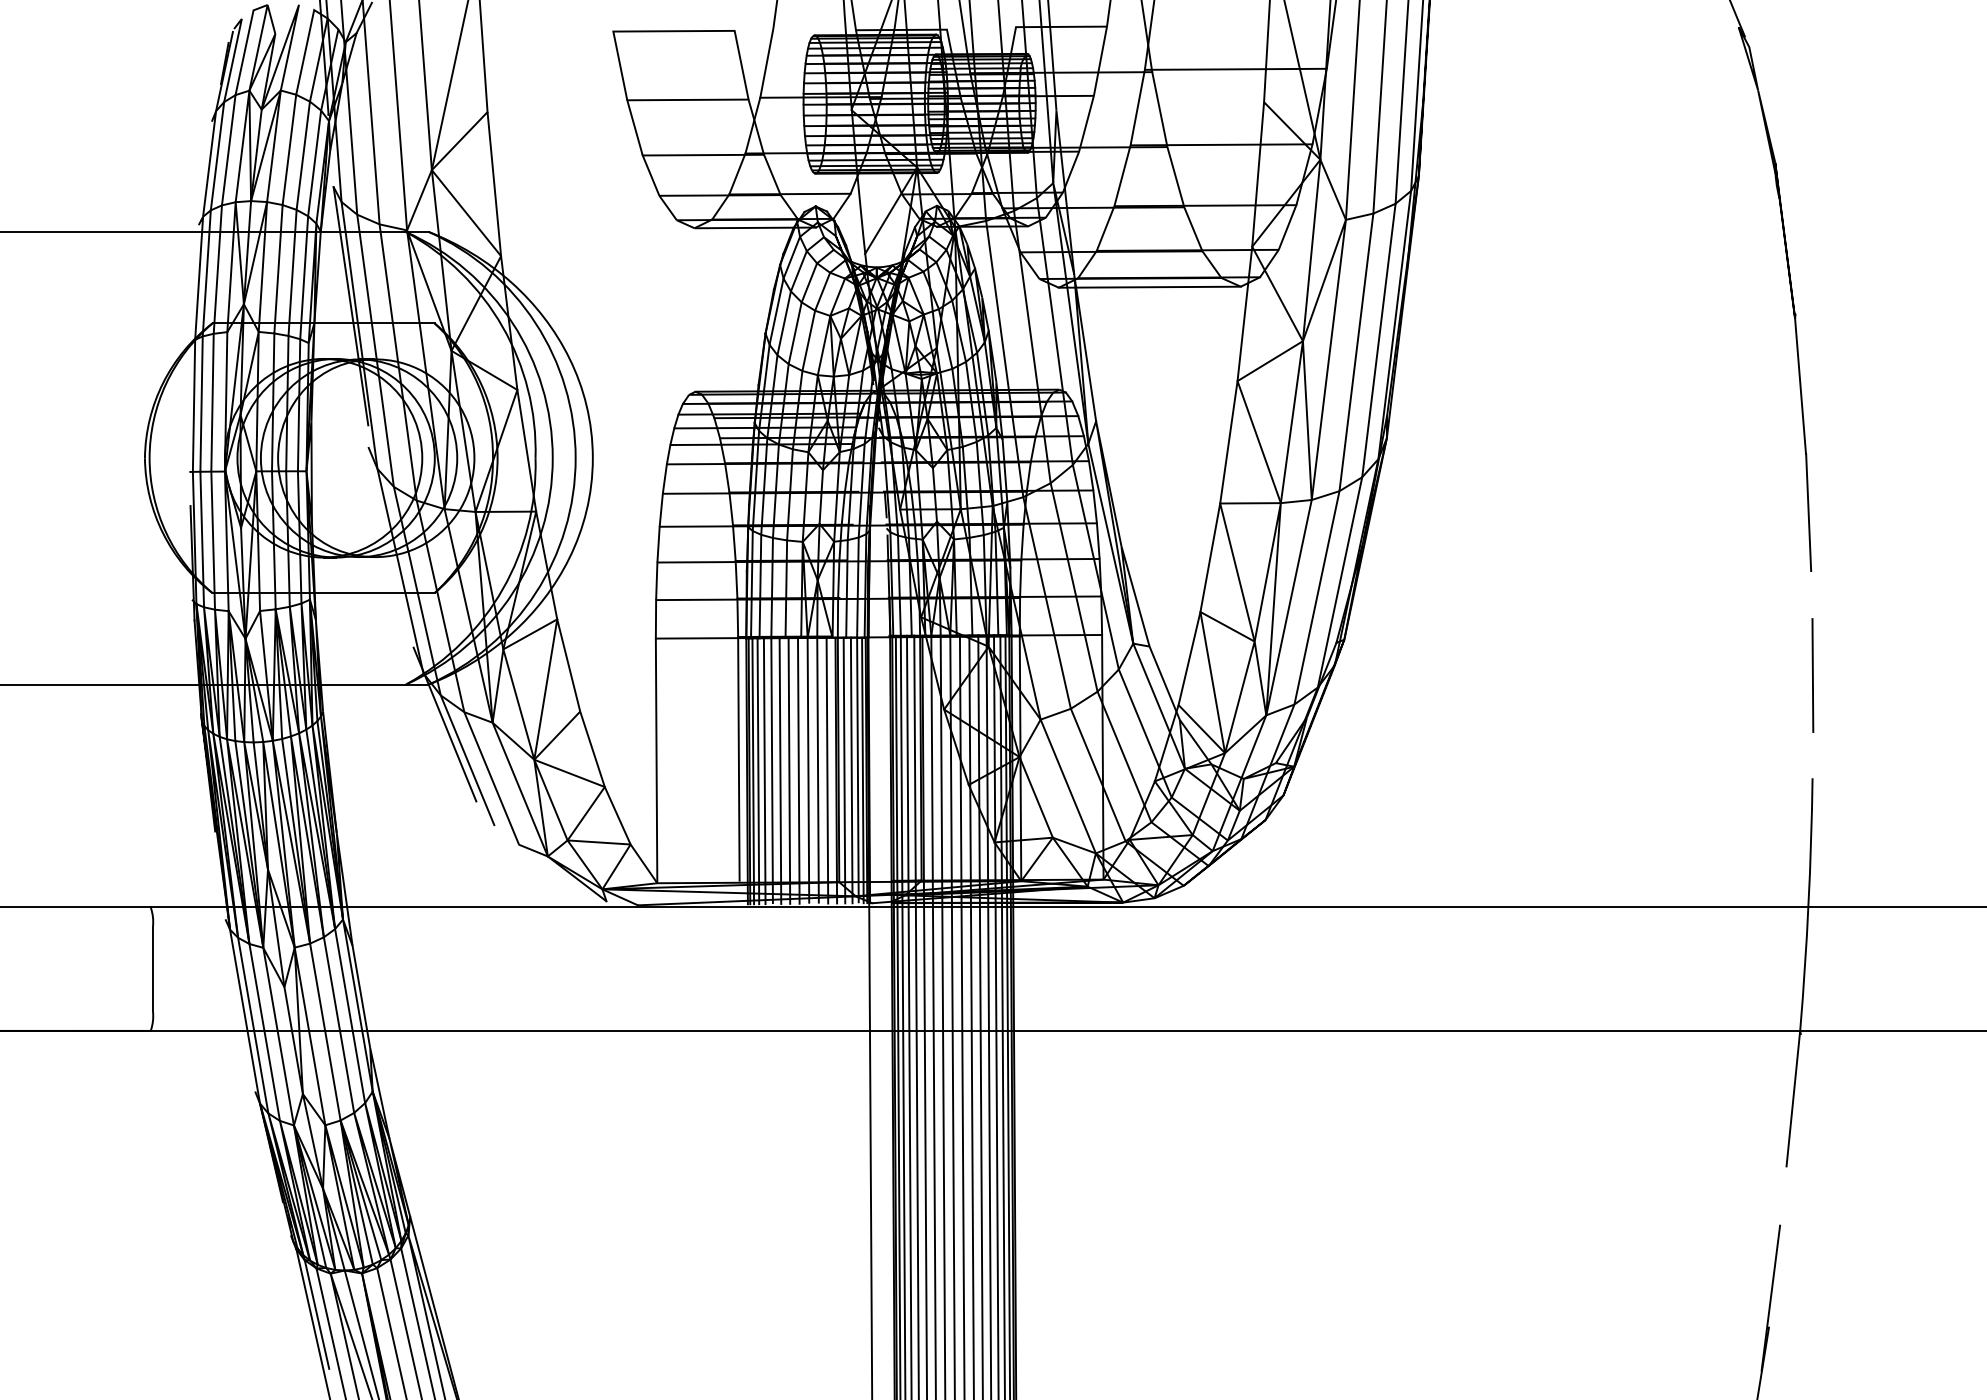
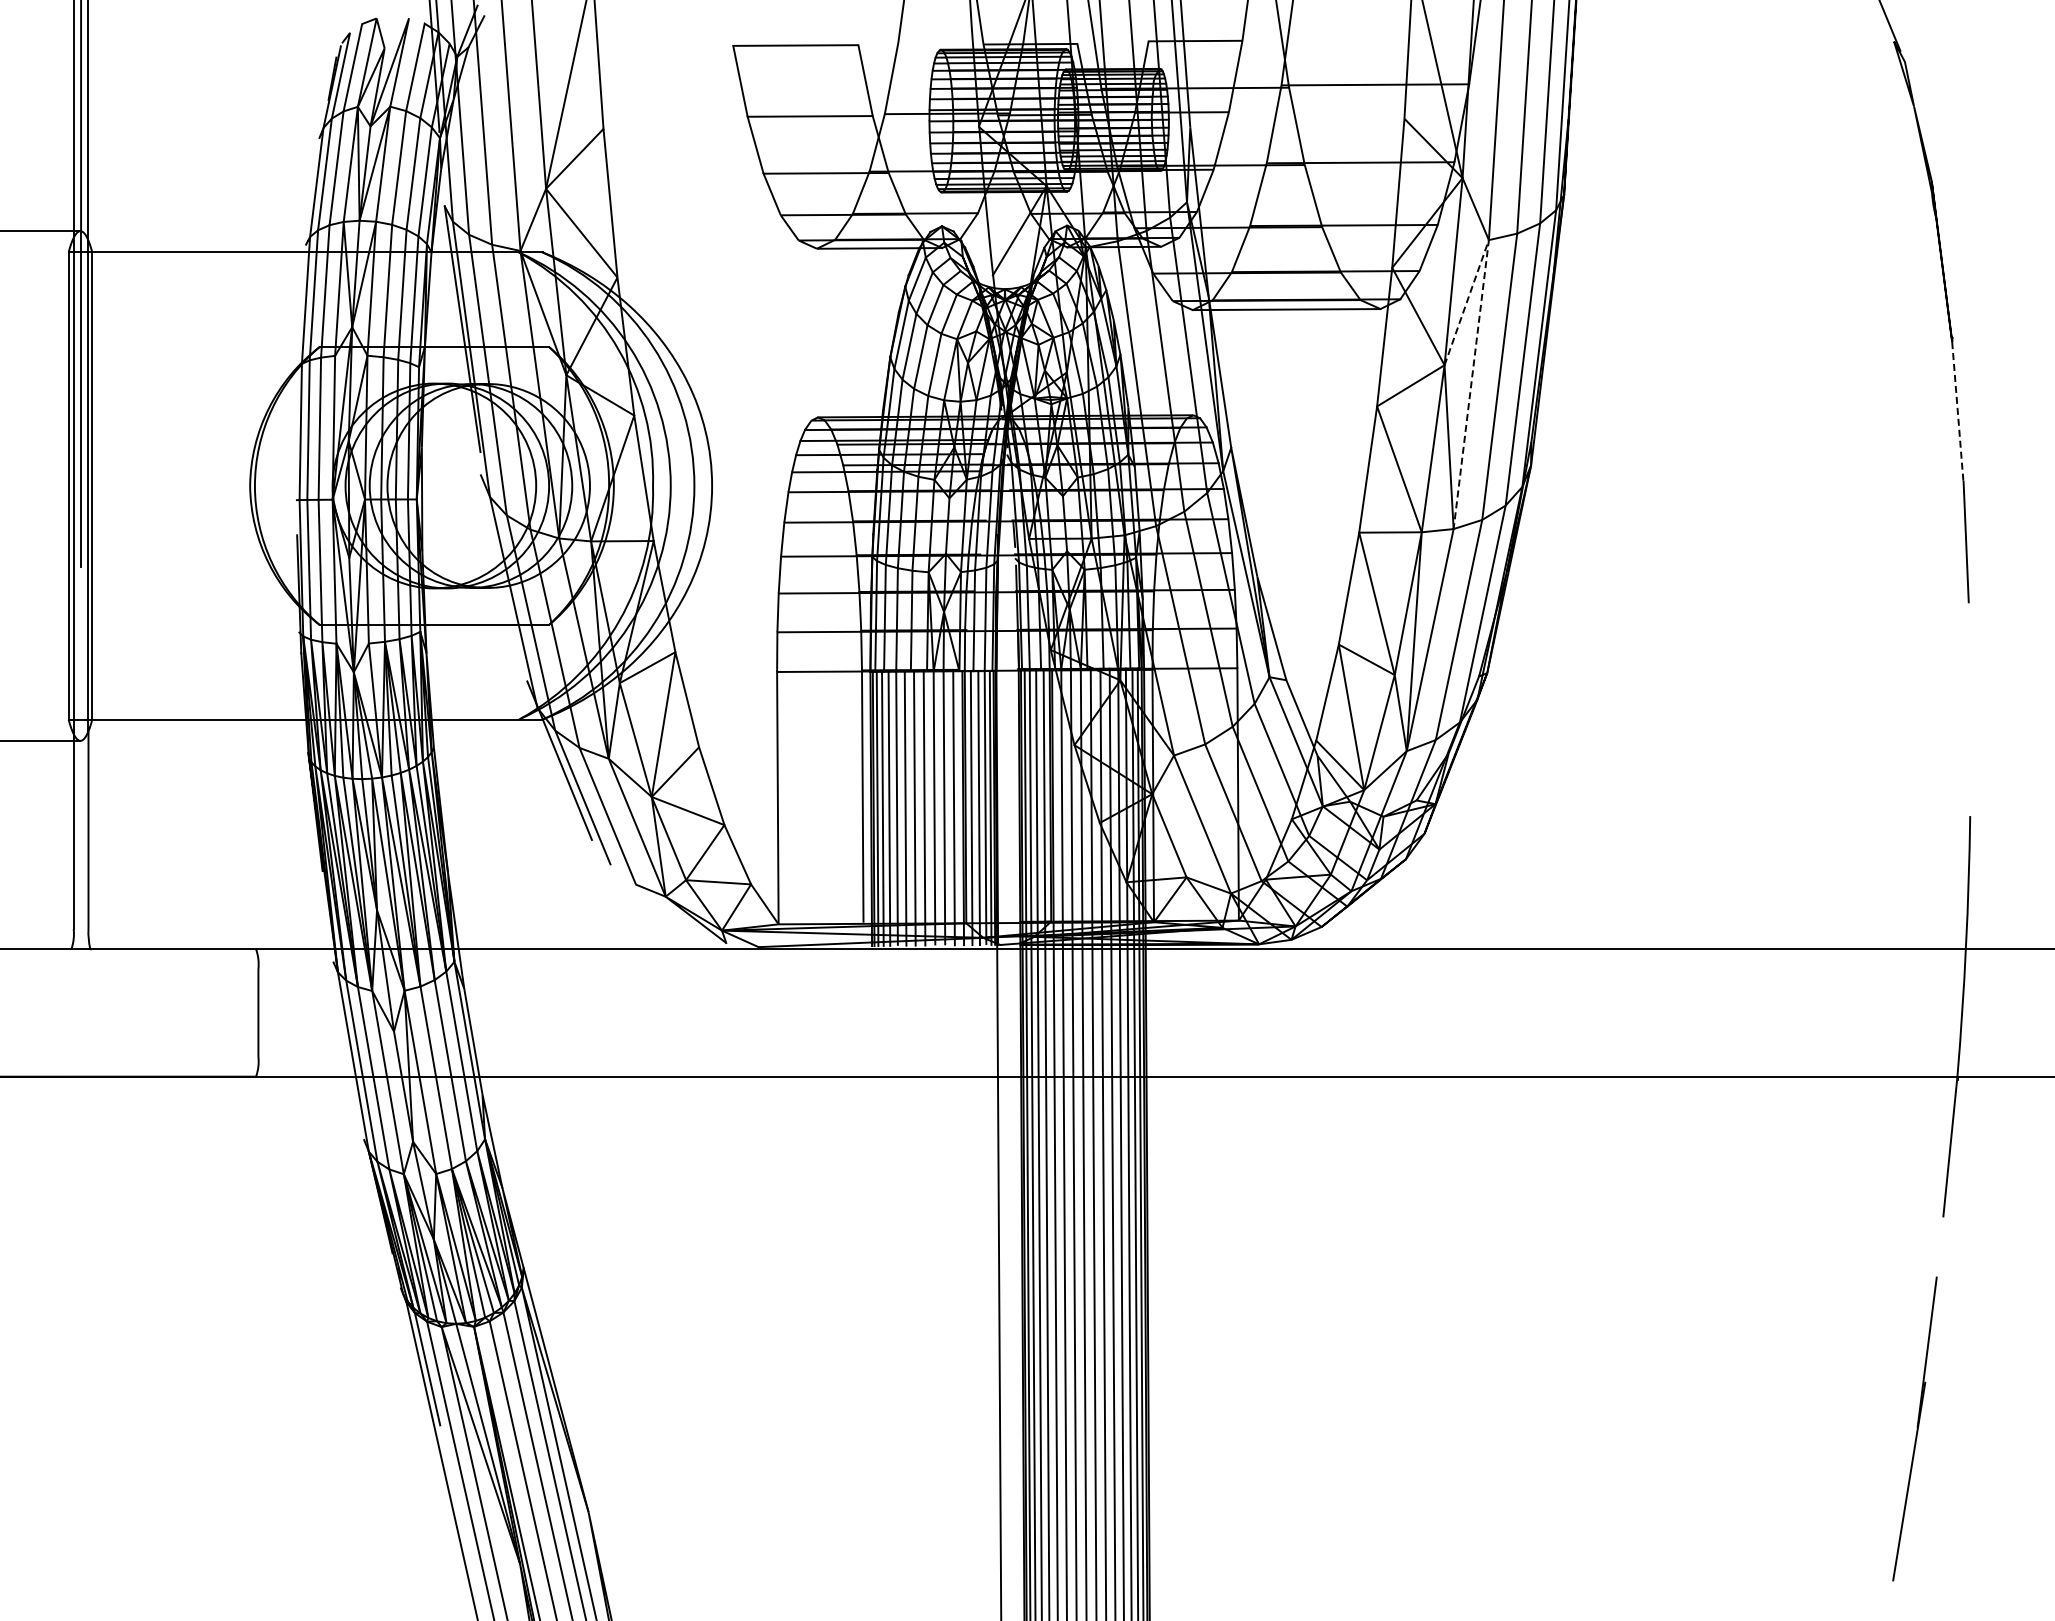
line: (1336, 295) -> (1479, 318), solid -> dashed
line: (1800, 386) -> (1957, 411), solid -> dashed
line: (1812, 674) -> (1970, 709), removed

